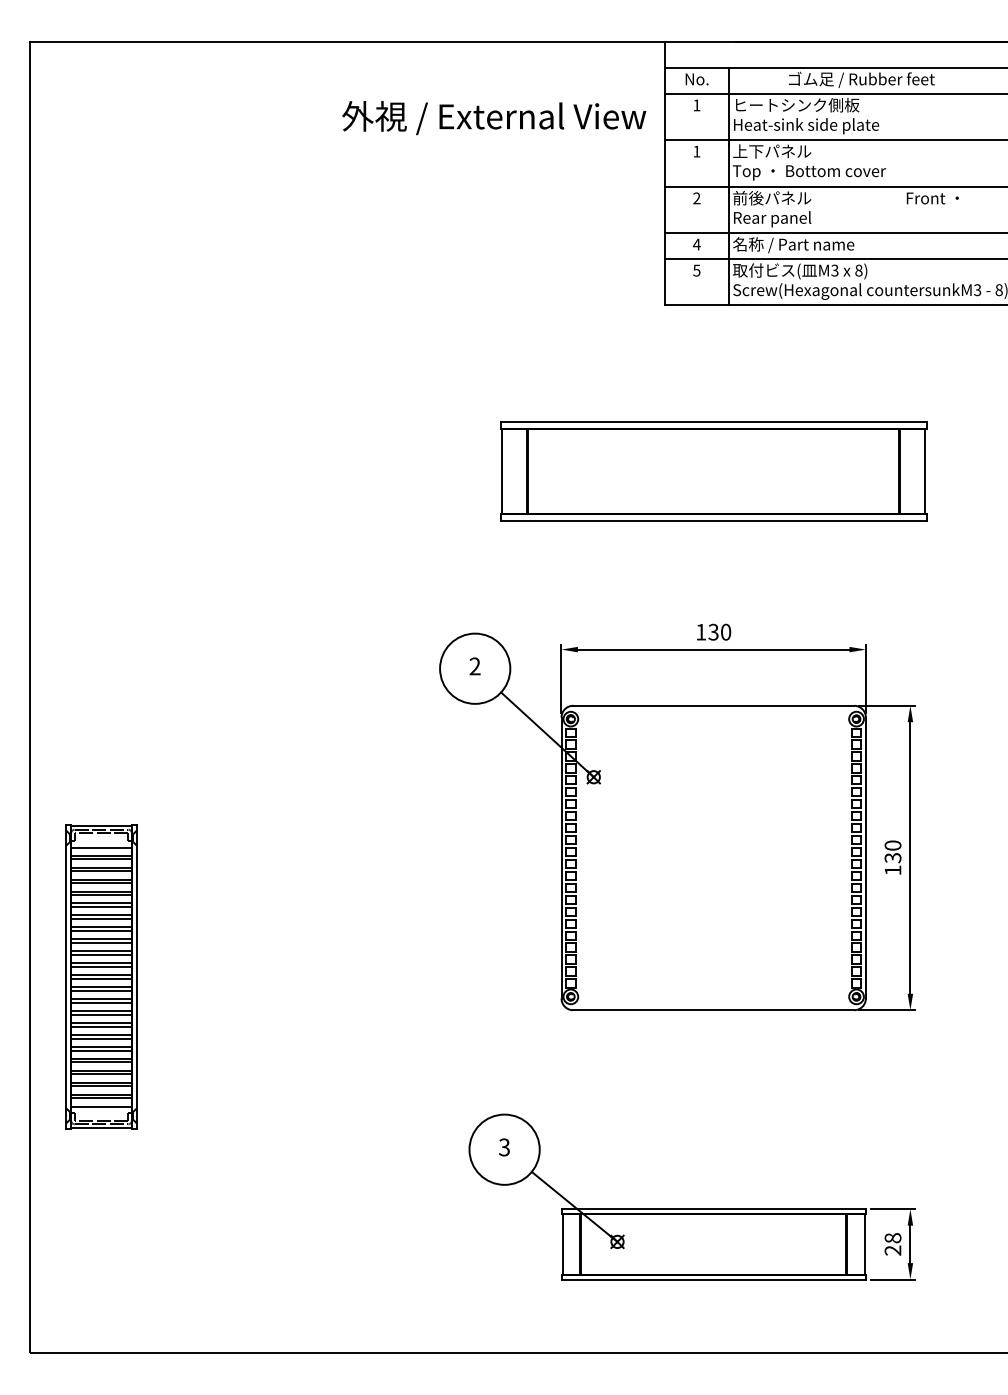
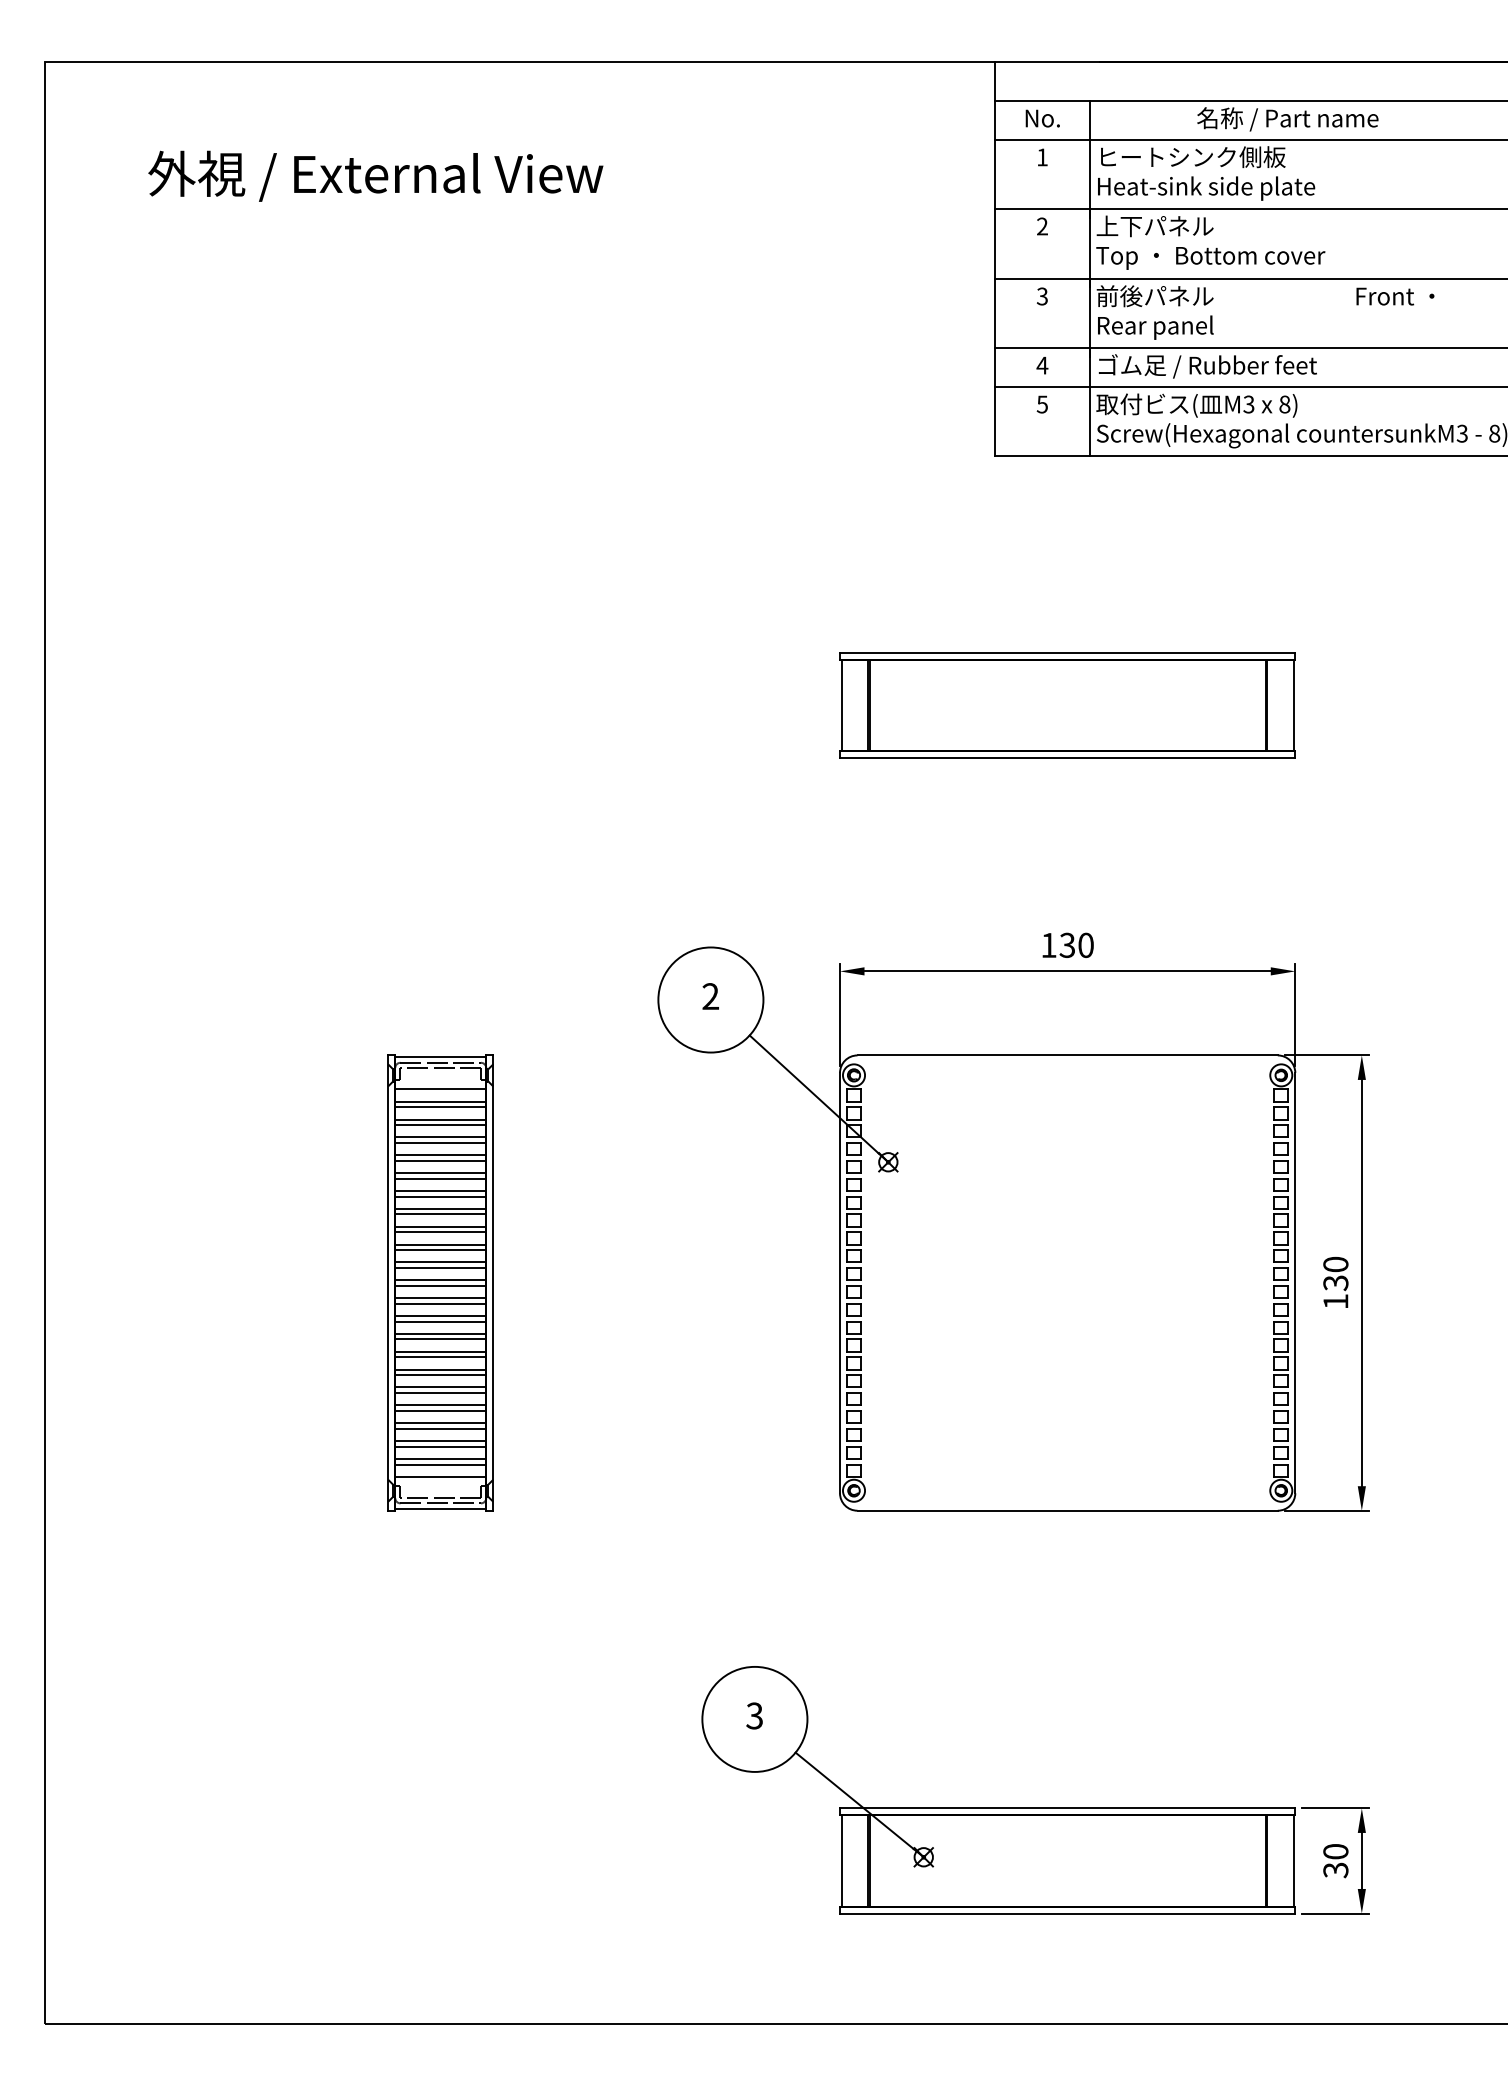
text: (861, 79) -> (1288, 118), ゴム足 / Rubber feet -> 名称 / Part name
text: (494, 118) -> (376, 176), moved
text: (696, 151) -> (1041, 226), 1 -> 2
text: (696, 198) -> (1041, 296), 2 -> 3
text: (806, 245) -> (1206, 366), 名称 / Part name -> ゴム足 / Rubber feet
part: (713, 471) -> (1067, 704), size x0.71
part: (101, 976) -> (440, 1282), moved
text: (893, 1244) -> (1336, 1861), 28 -> 30

